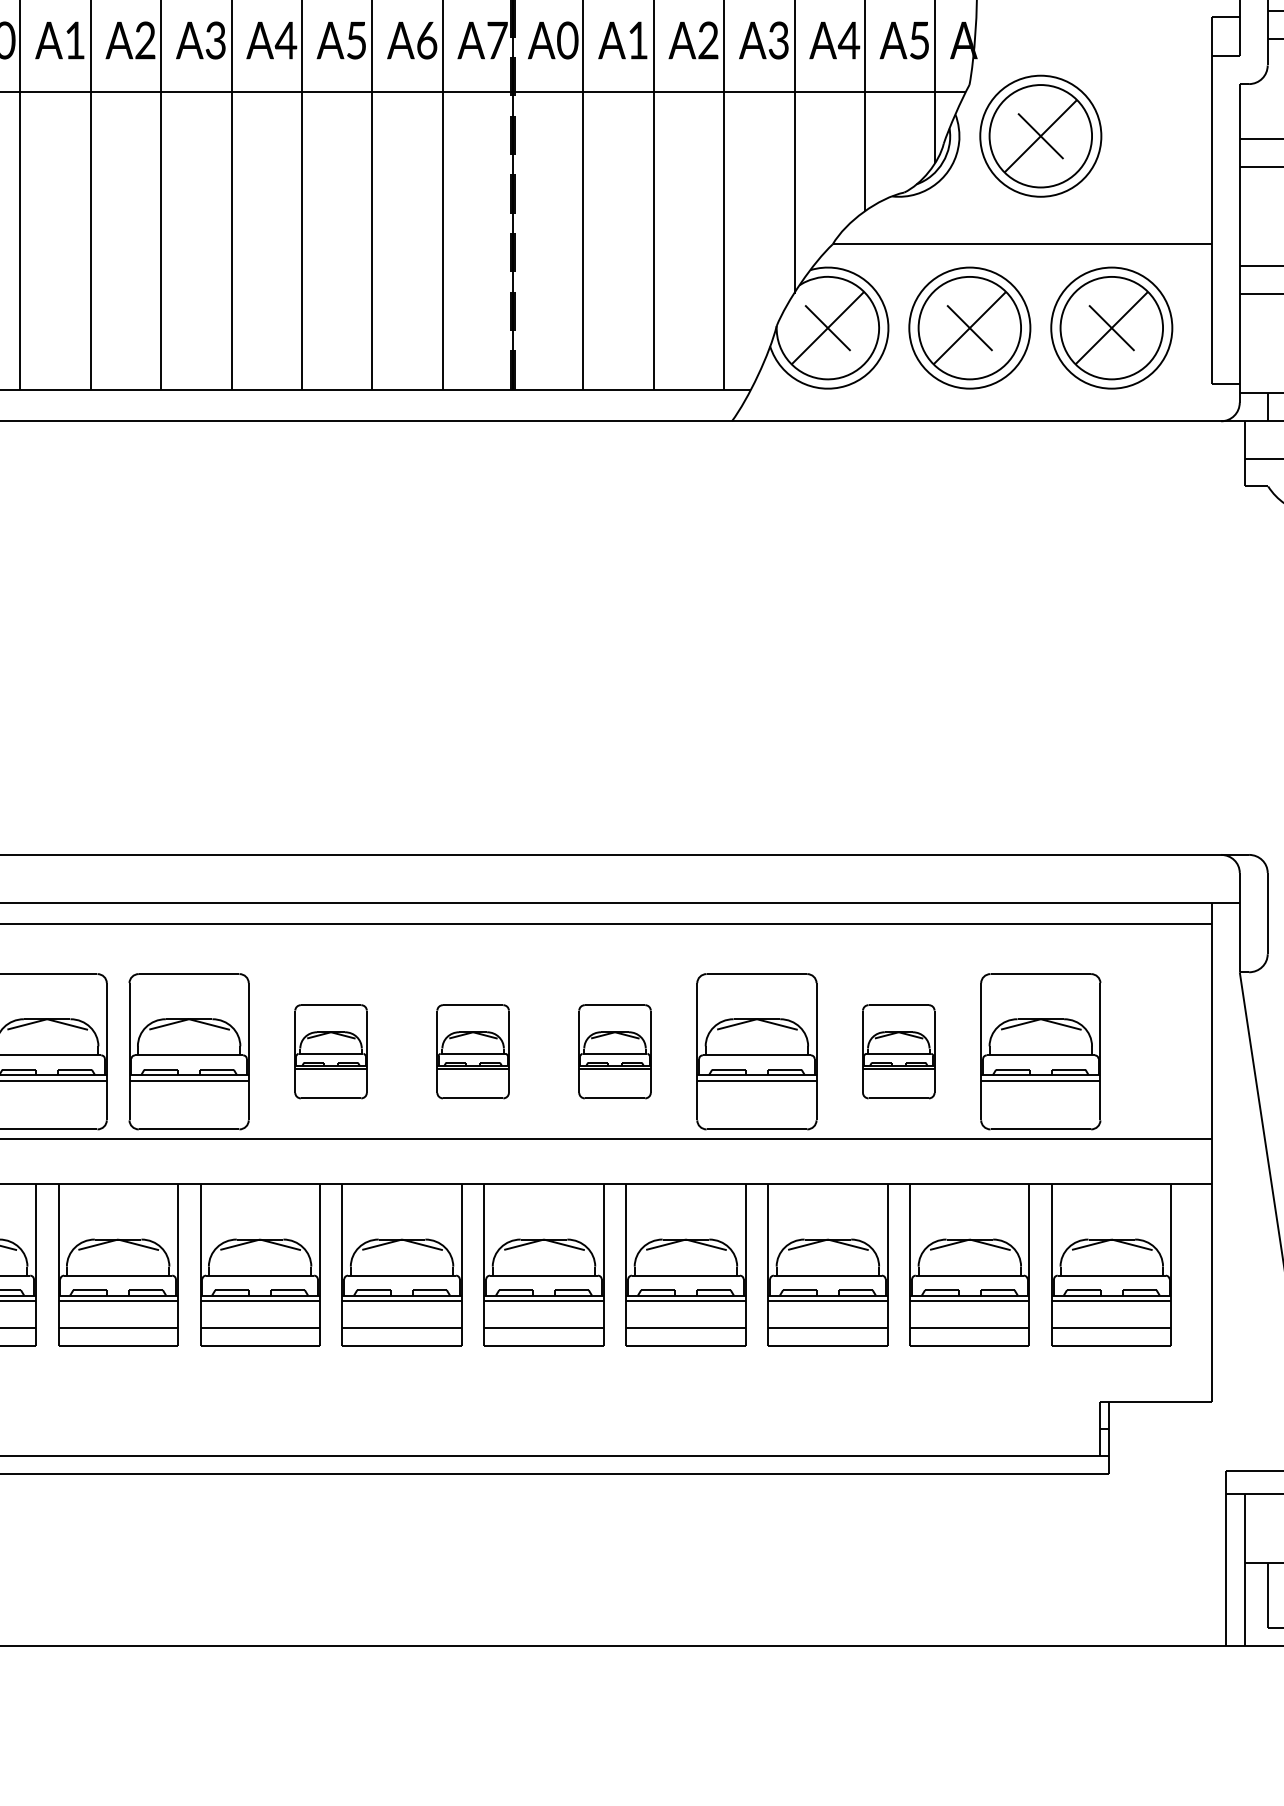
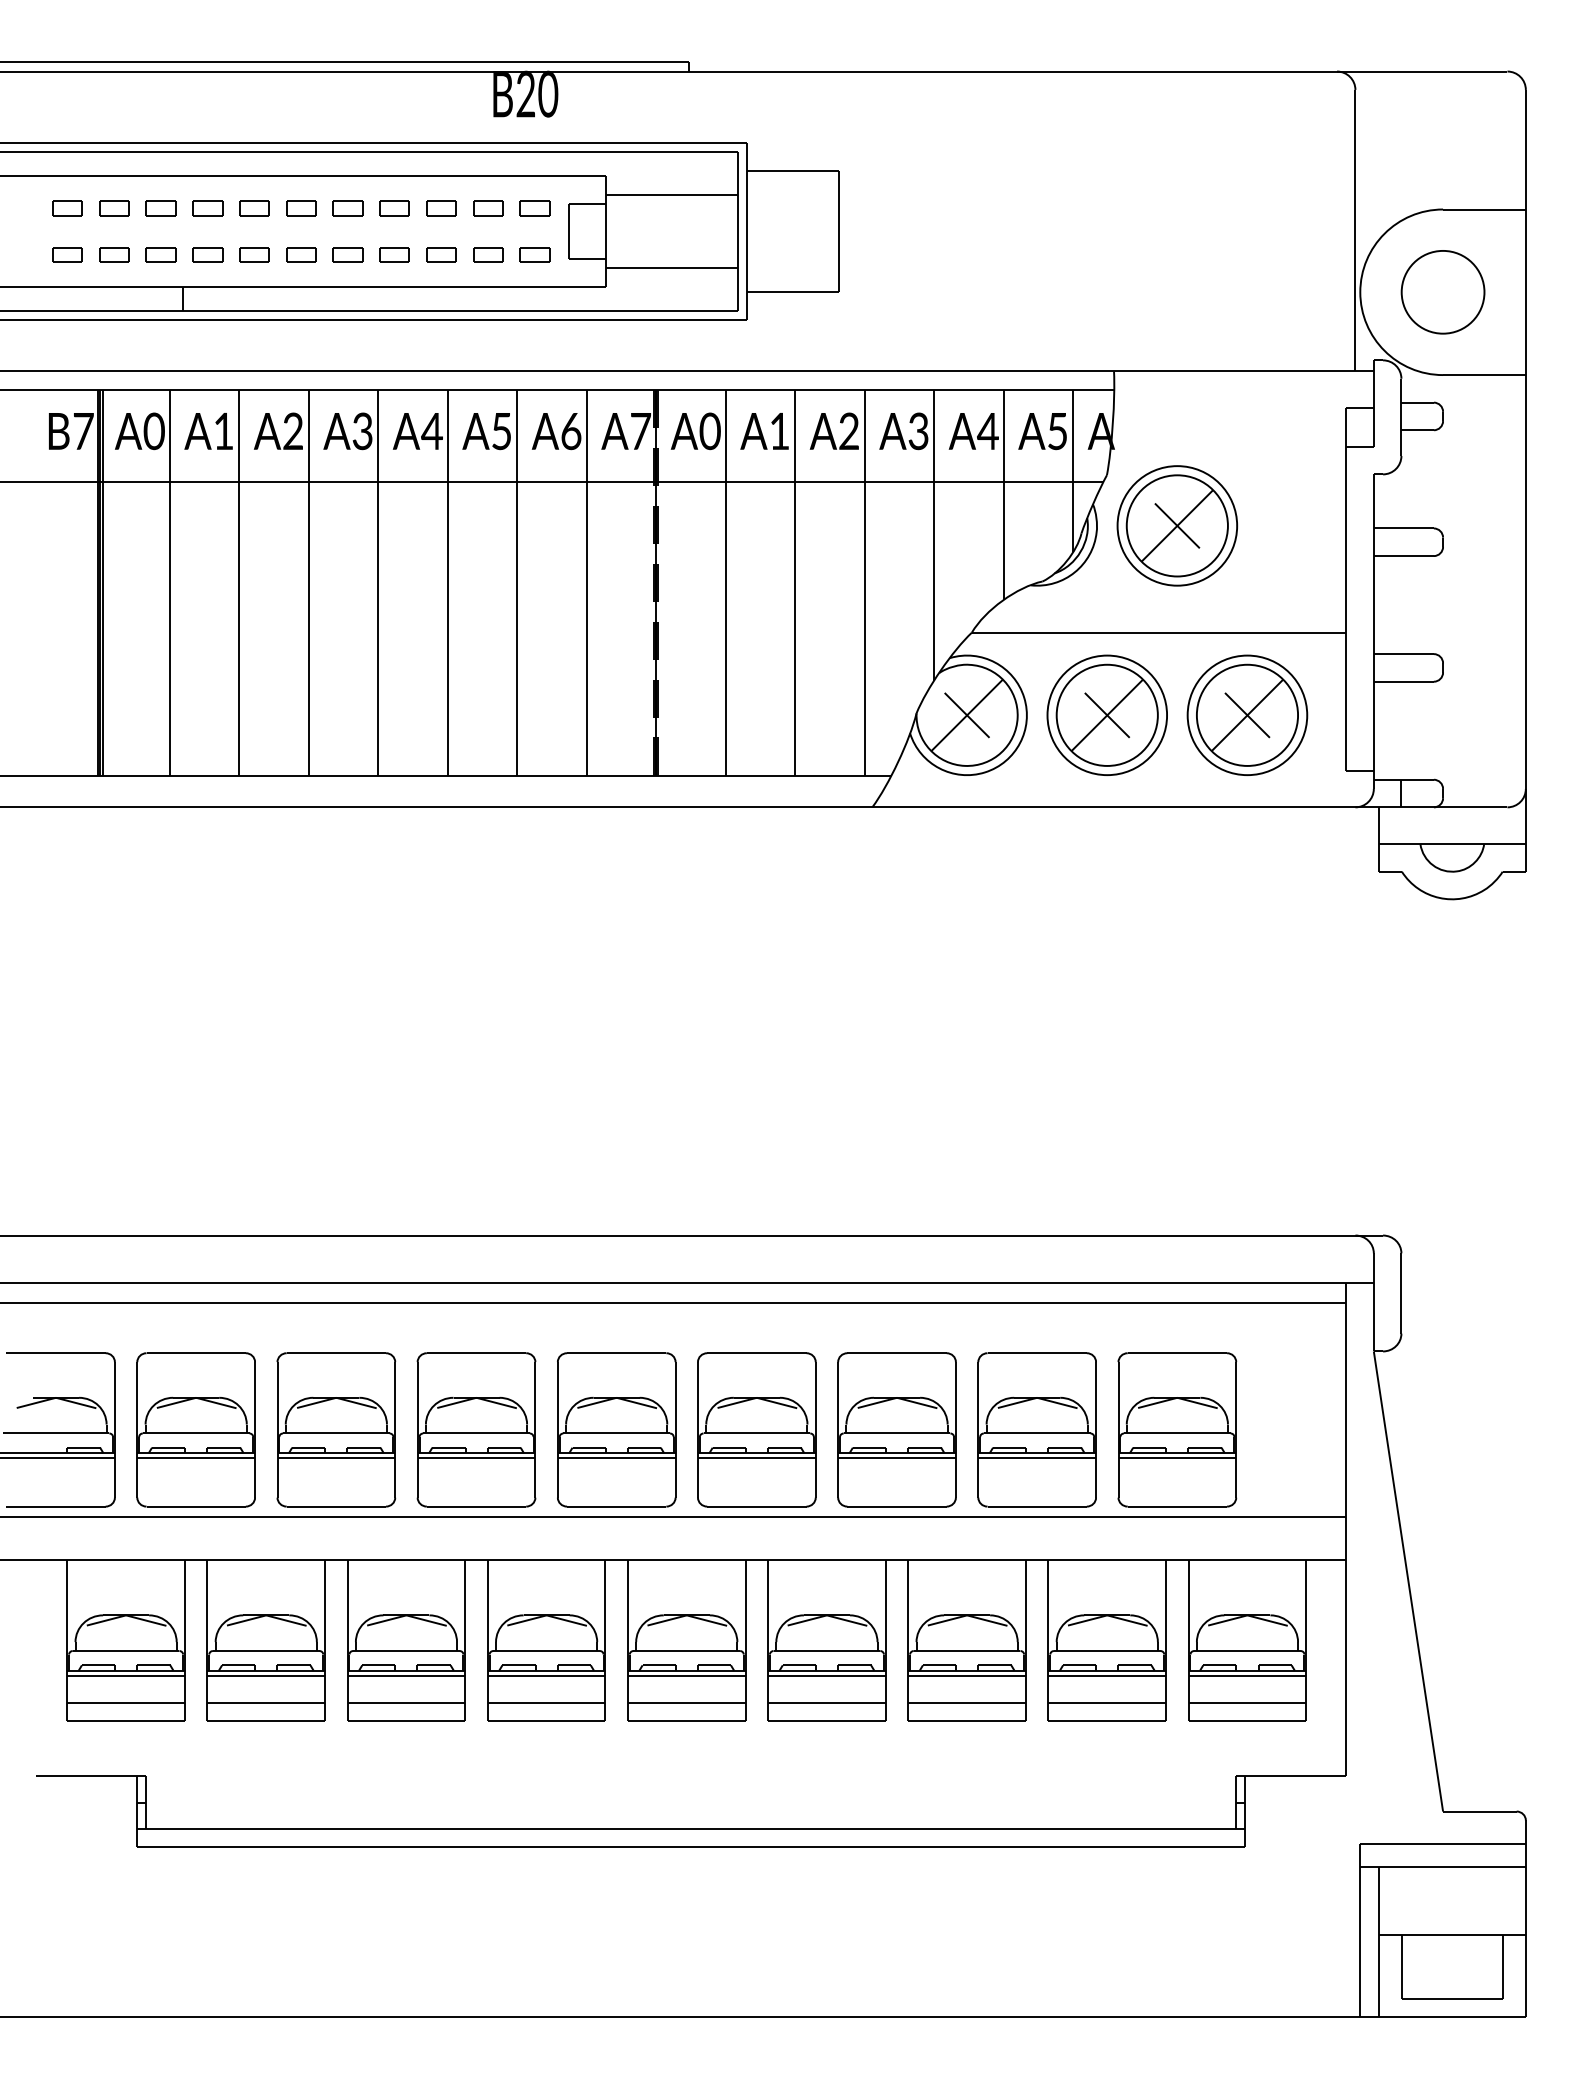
part: (331, 1051) -> (476, 1429), size x1.67
part: (472, 1051) -> (616, 1429), size x1.67
part: (614, 1051) -> (756, 1429), size x1.67
part: (898, 1051) -> (1036, 1429), size x1.67

